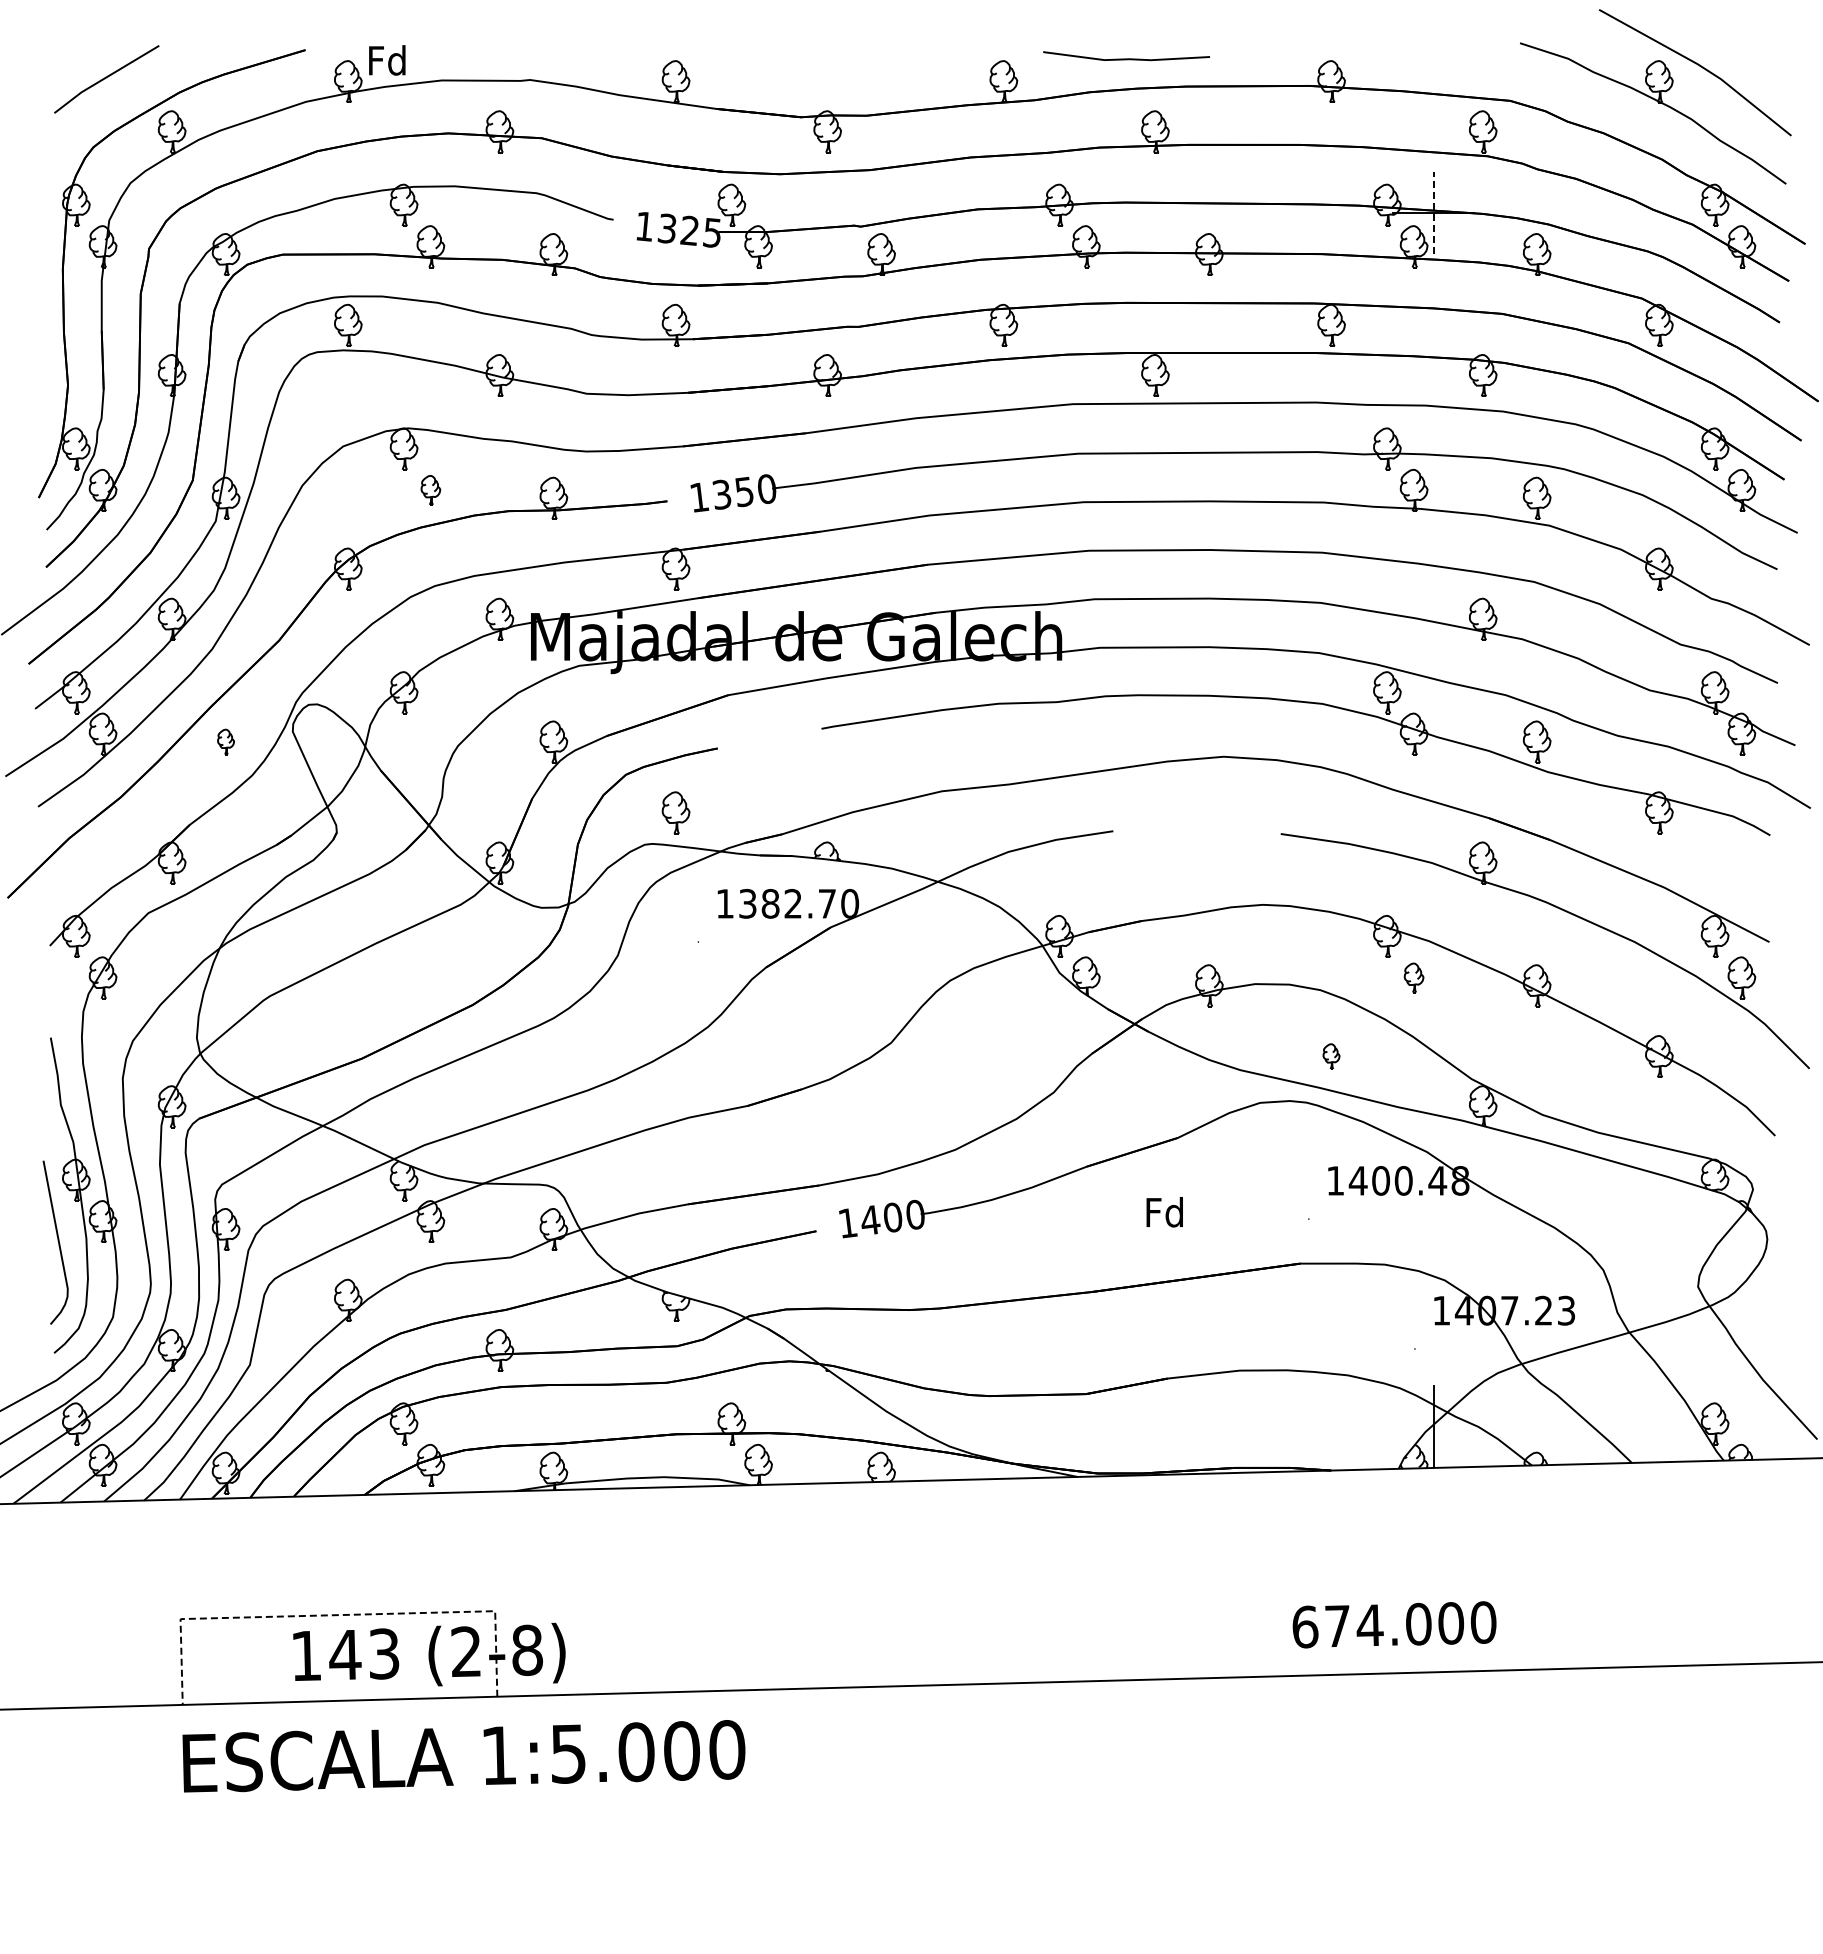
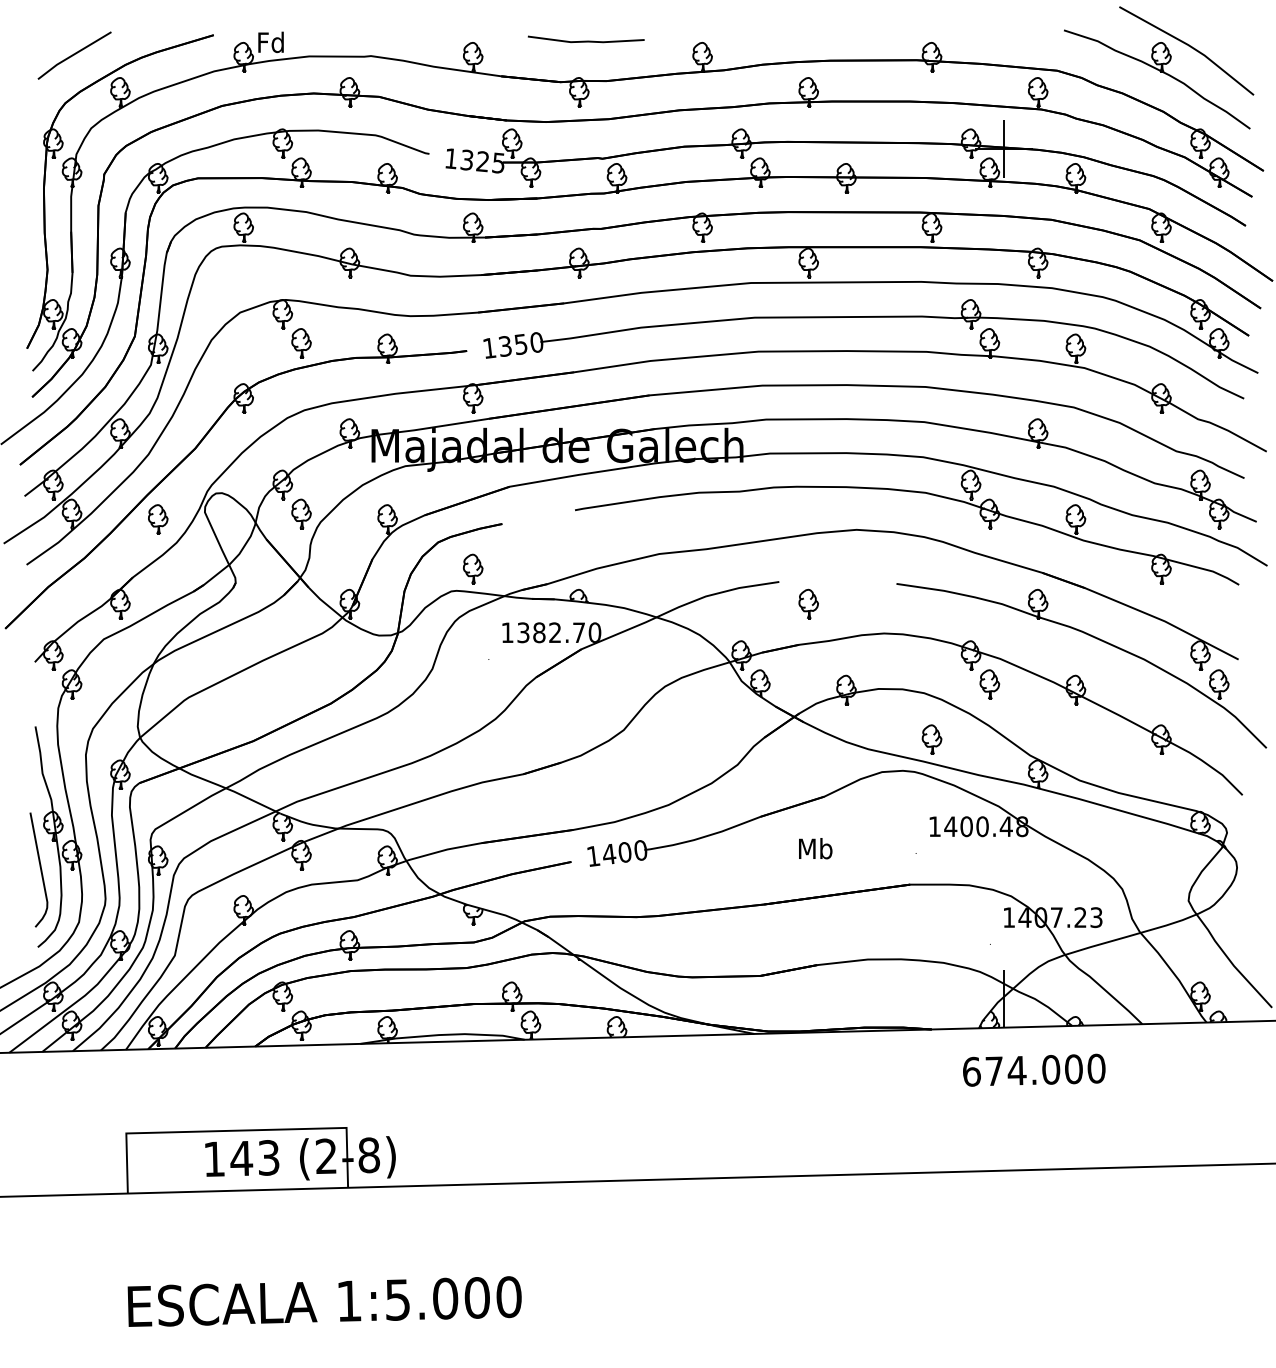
line: (1126, 58) -> (586, 41), moved
line: (1433, 212) -> (1003, 148), dashed -> solid
part: (430, 489) -> (301, 342), size x1.43
part: (430, 733) -> (301, 513), added
part: (225, 741) -> (157, 519), size x1.67
part: (1155, 862) -> (808, 603), added
part: (1413, 977) -> (989, 684), size x1.43
part: (1331, 1056) -> (932, 739), size x1.67
text: (1165, 1212) -> (815, 848), Fd -> Mb
line: (337, 1615) -> (236, 1130), dashed -> solid
text: (1394, 1624) -> (1034, 1070), moved
text: (463, 1756) -> (324, 1301), moved

